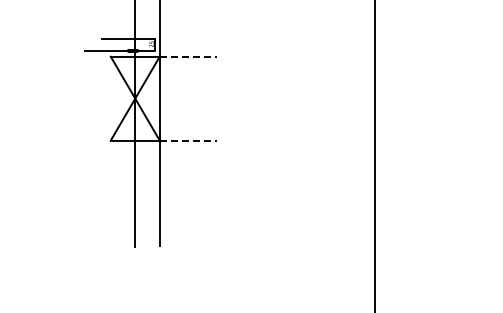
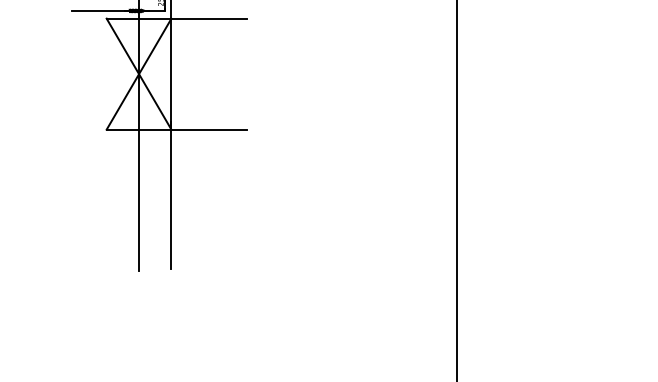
line: (188, 56) -> (209, 18), dashed -> solid
line: (188, 140) -> (209, 129), dashed -> solid

